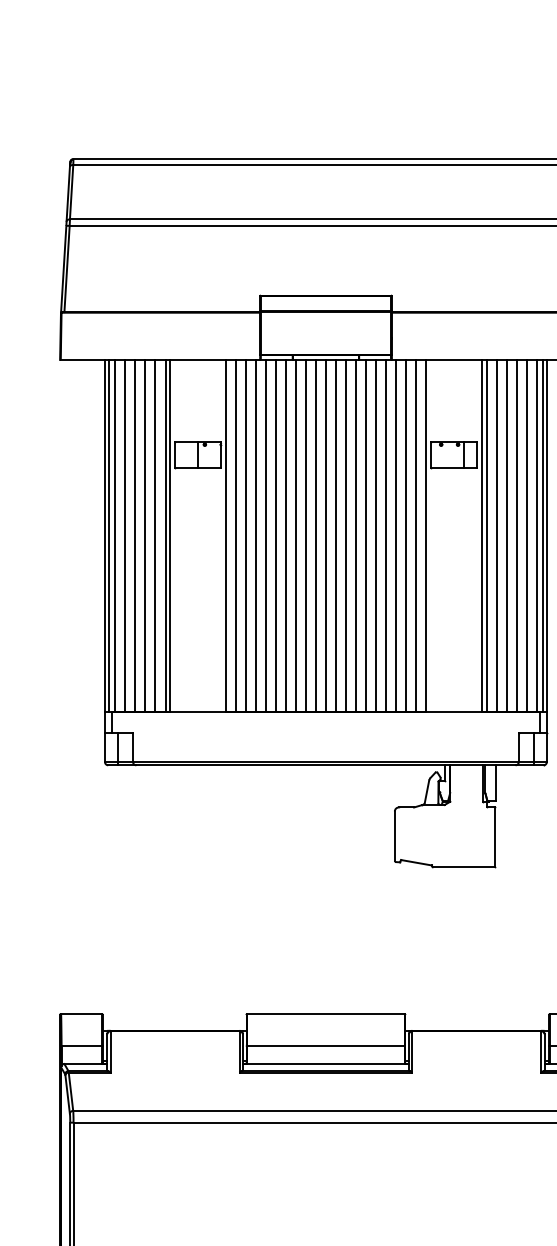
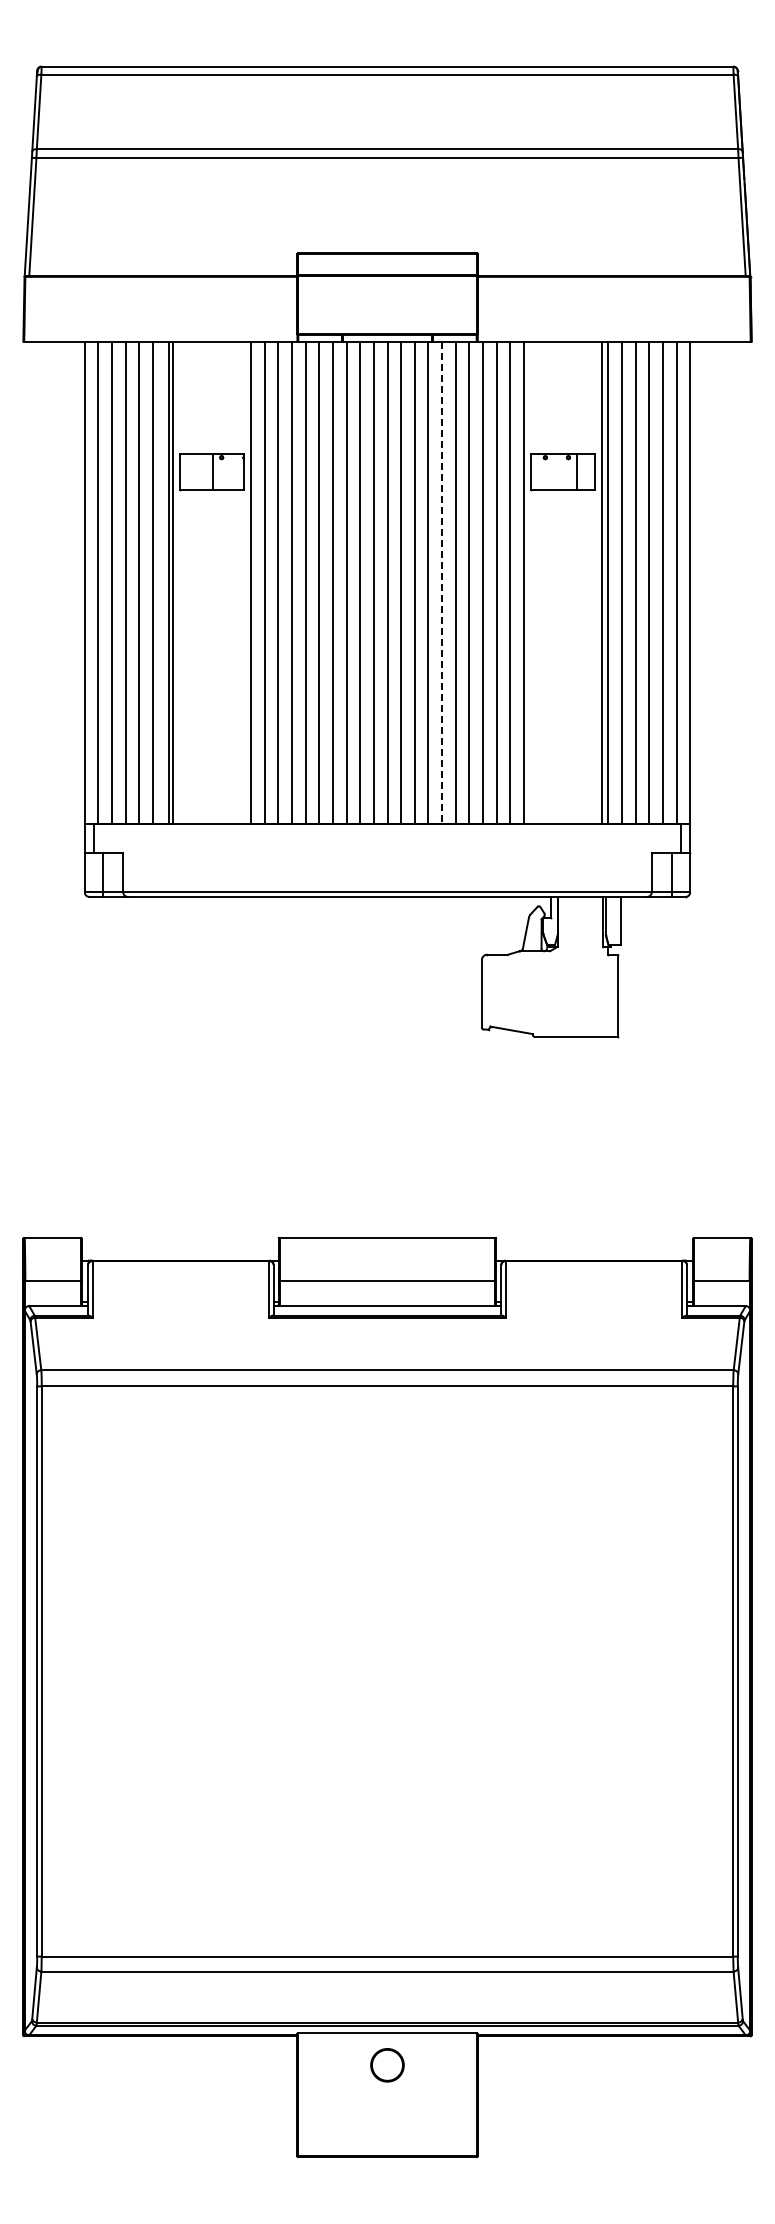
line: (108, 535) -> (89, 582), removed
line: (543, 535) -> (685, 582), removed
line: (366, 536) -> (442, 583), solid -> dashed

